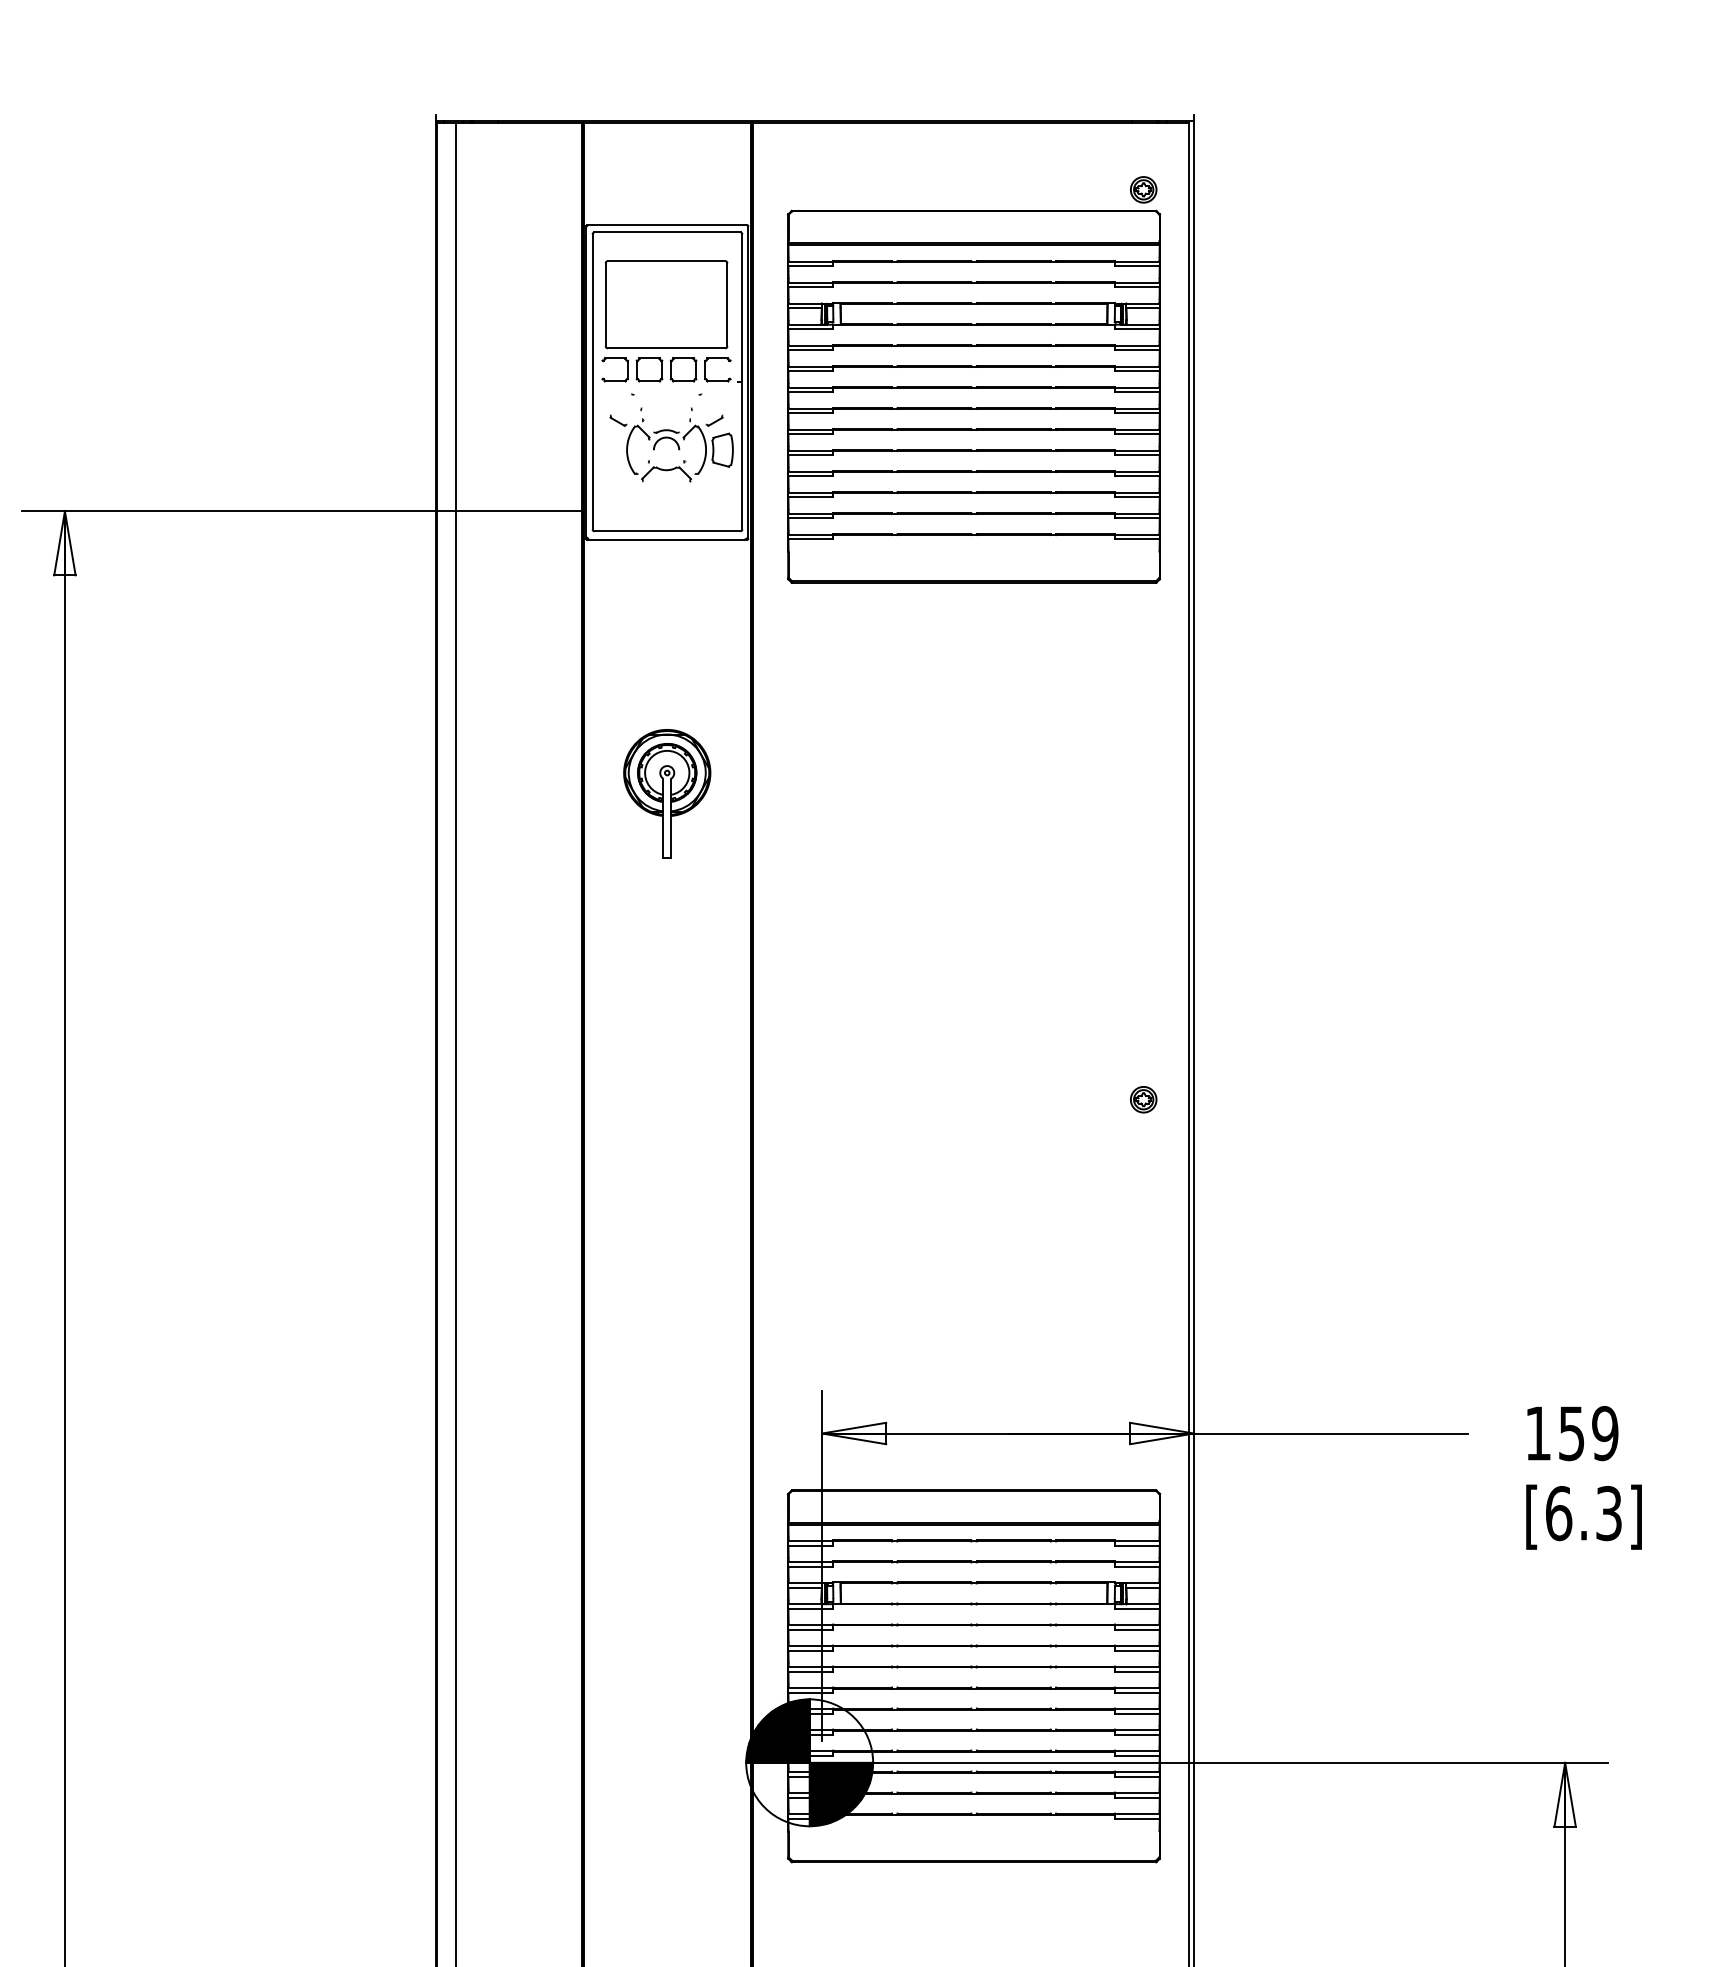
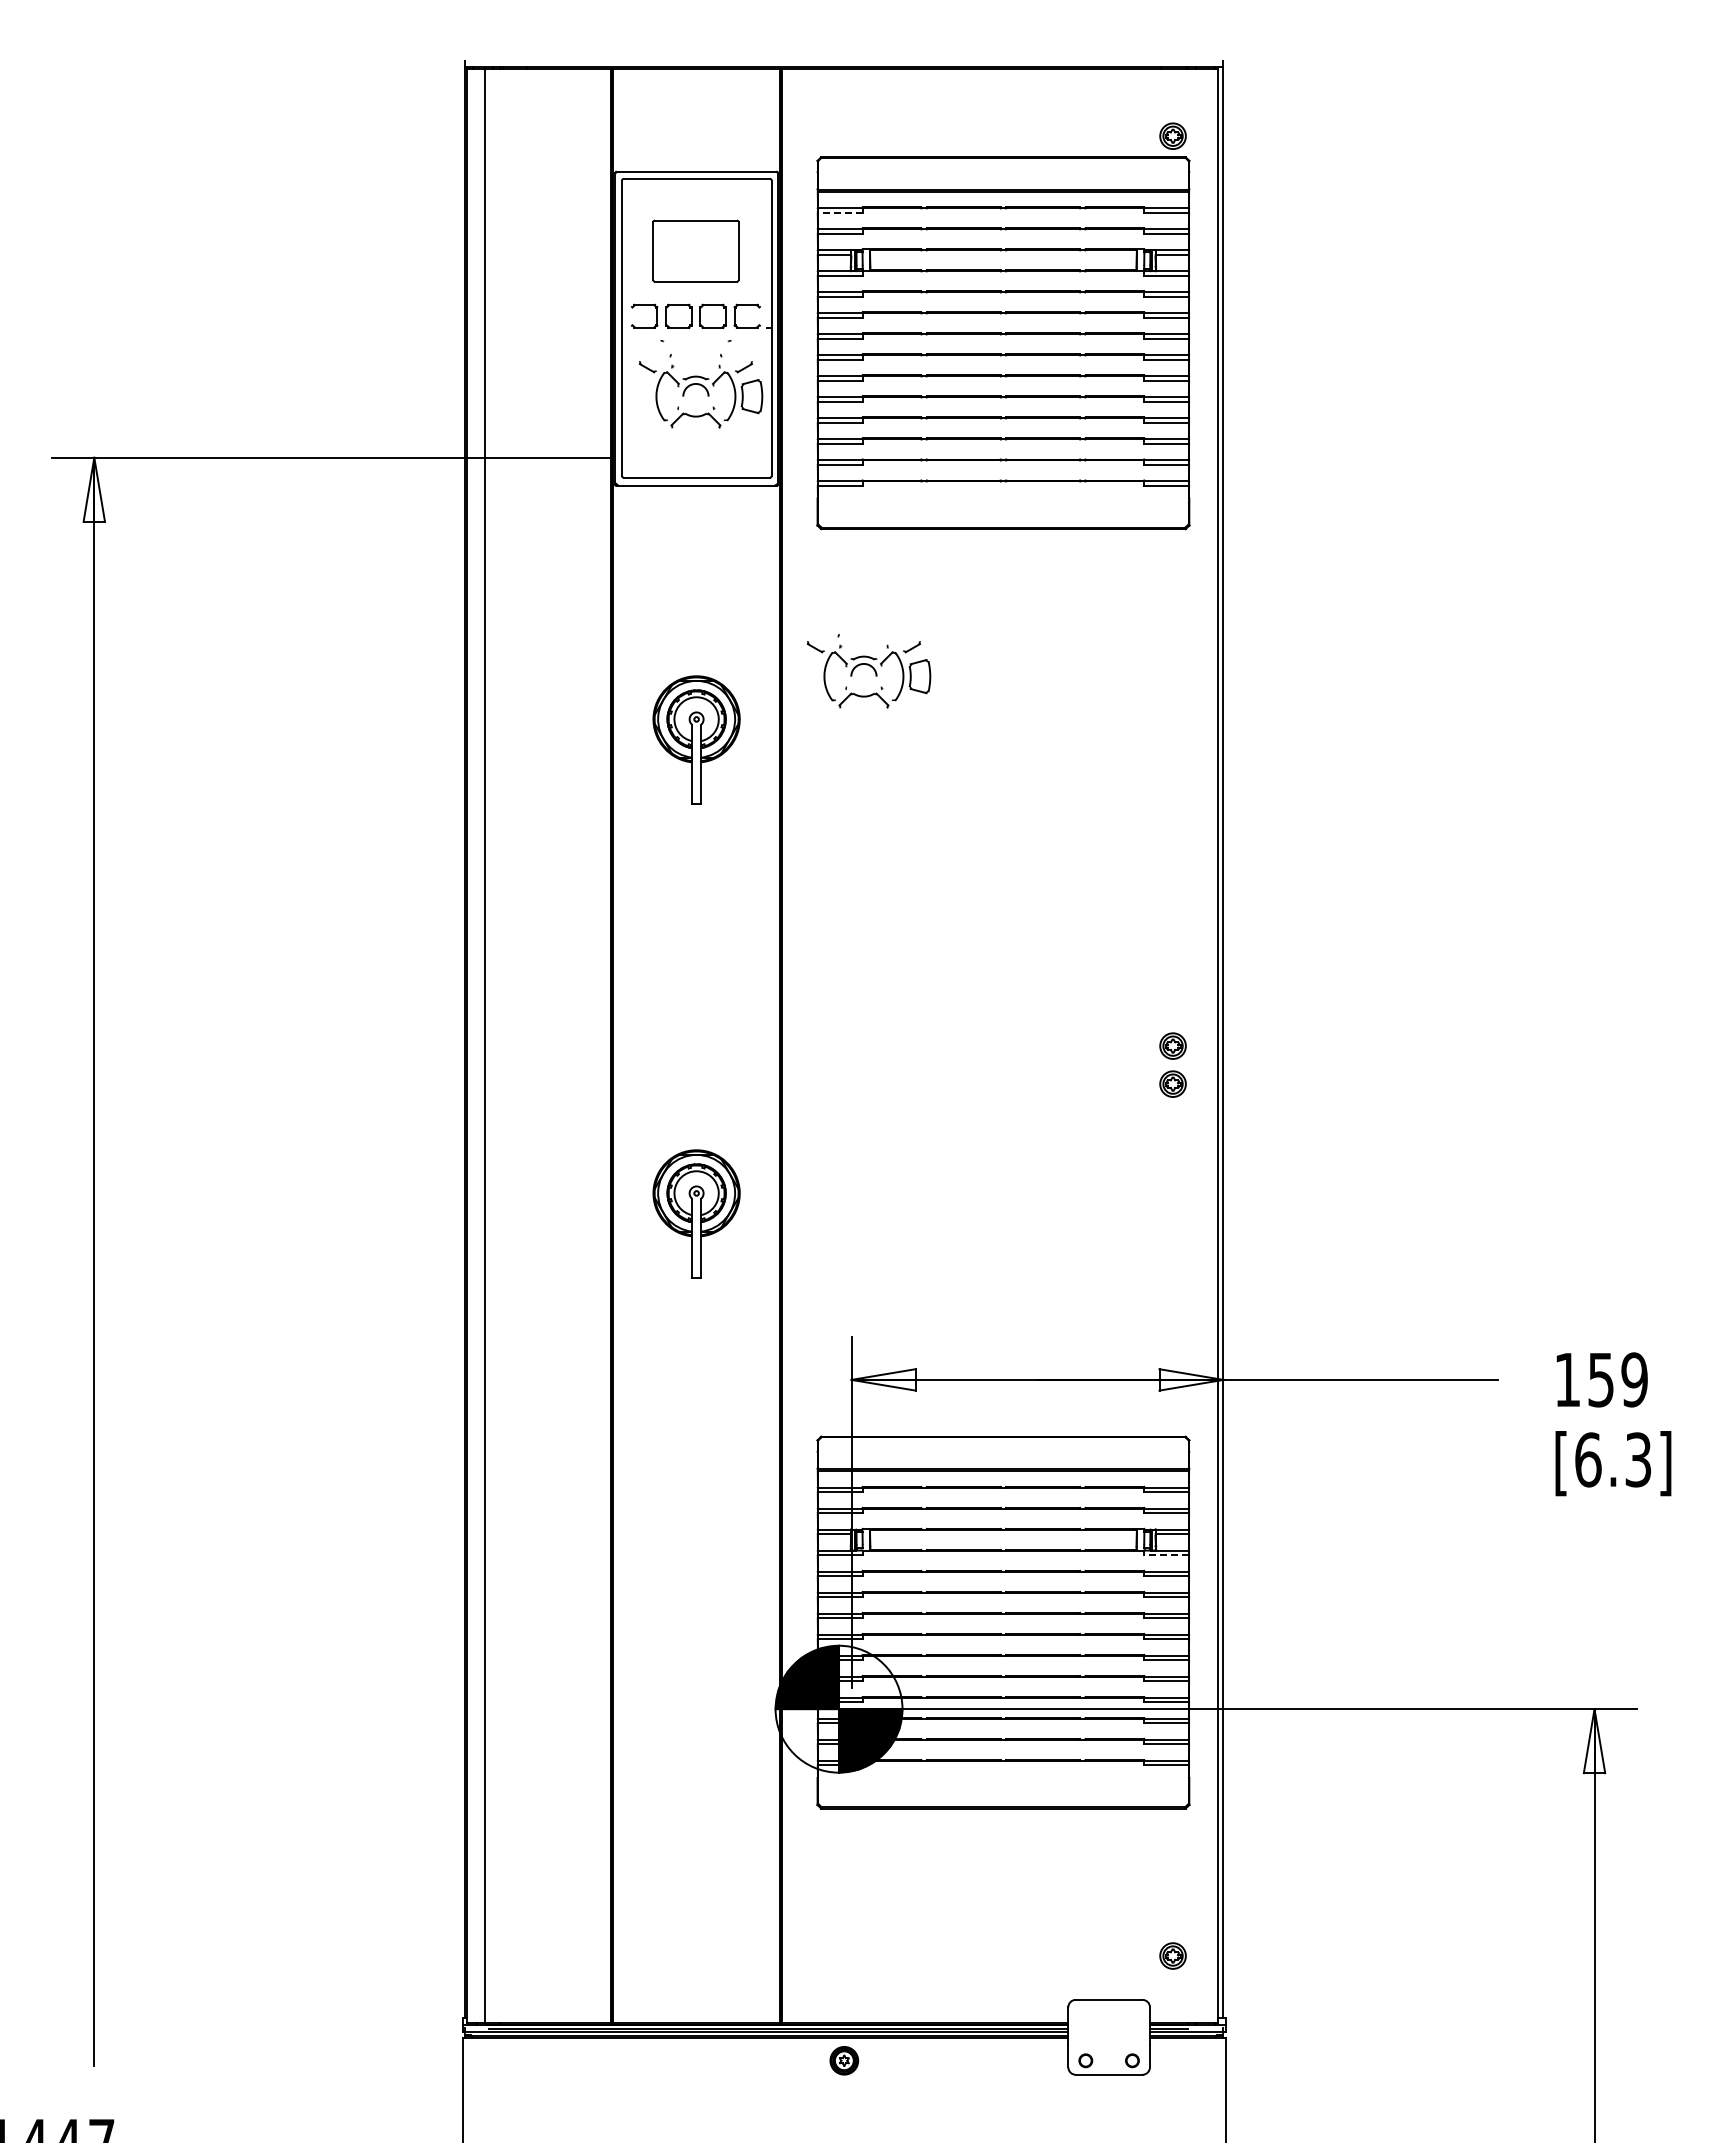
line: (810, 266) -> (839, 212), solid -> dashed
part: (666, 304) -> (695, 250), size x0.7
part: (839, 724) -> (868, 670), added
part: (1143, 1137) -> (1172, 1083), added
part: (667, 1267) -> (696, 1213), added
line: (1137, 1609) -> (1166, 1555), solid -> dashed

